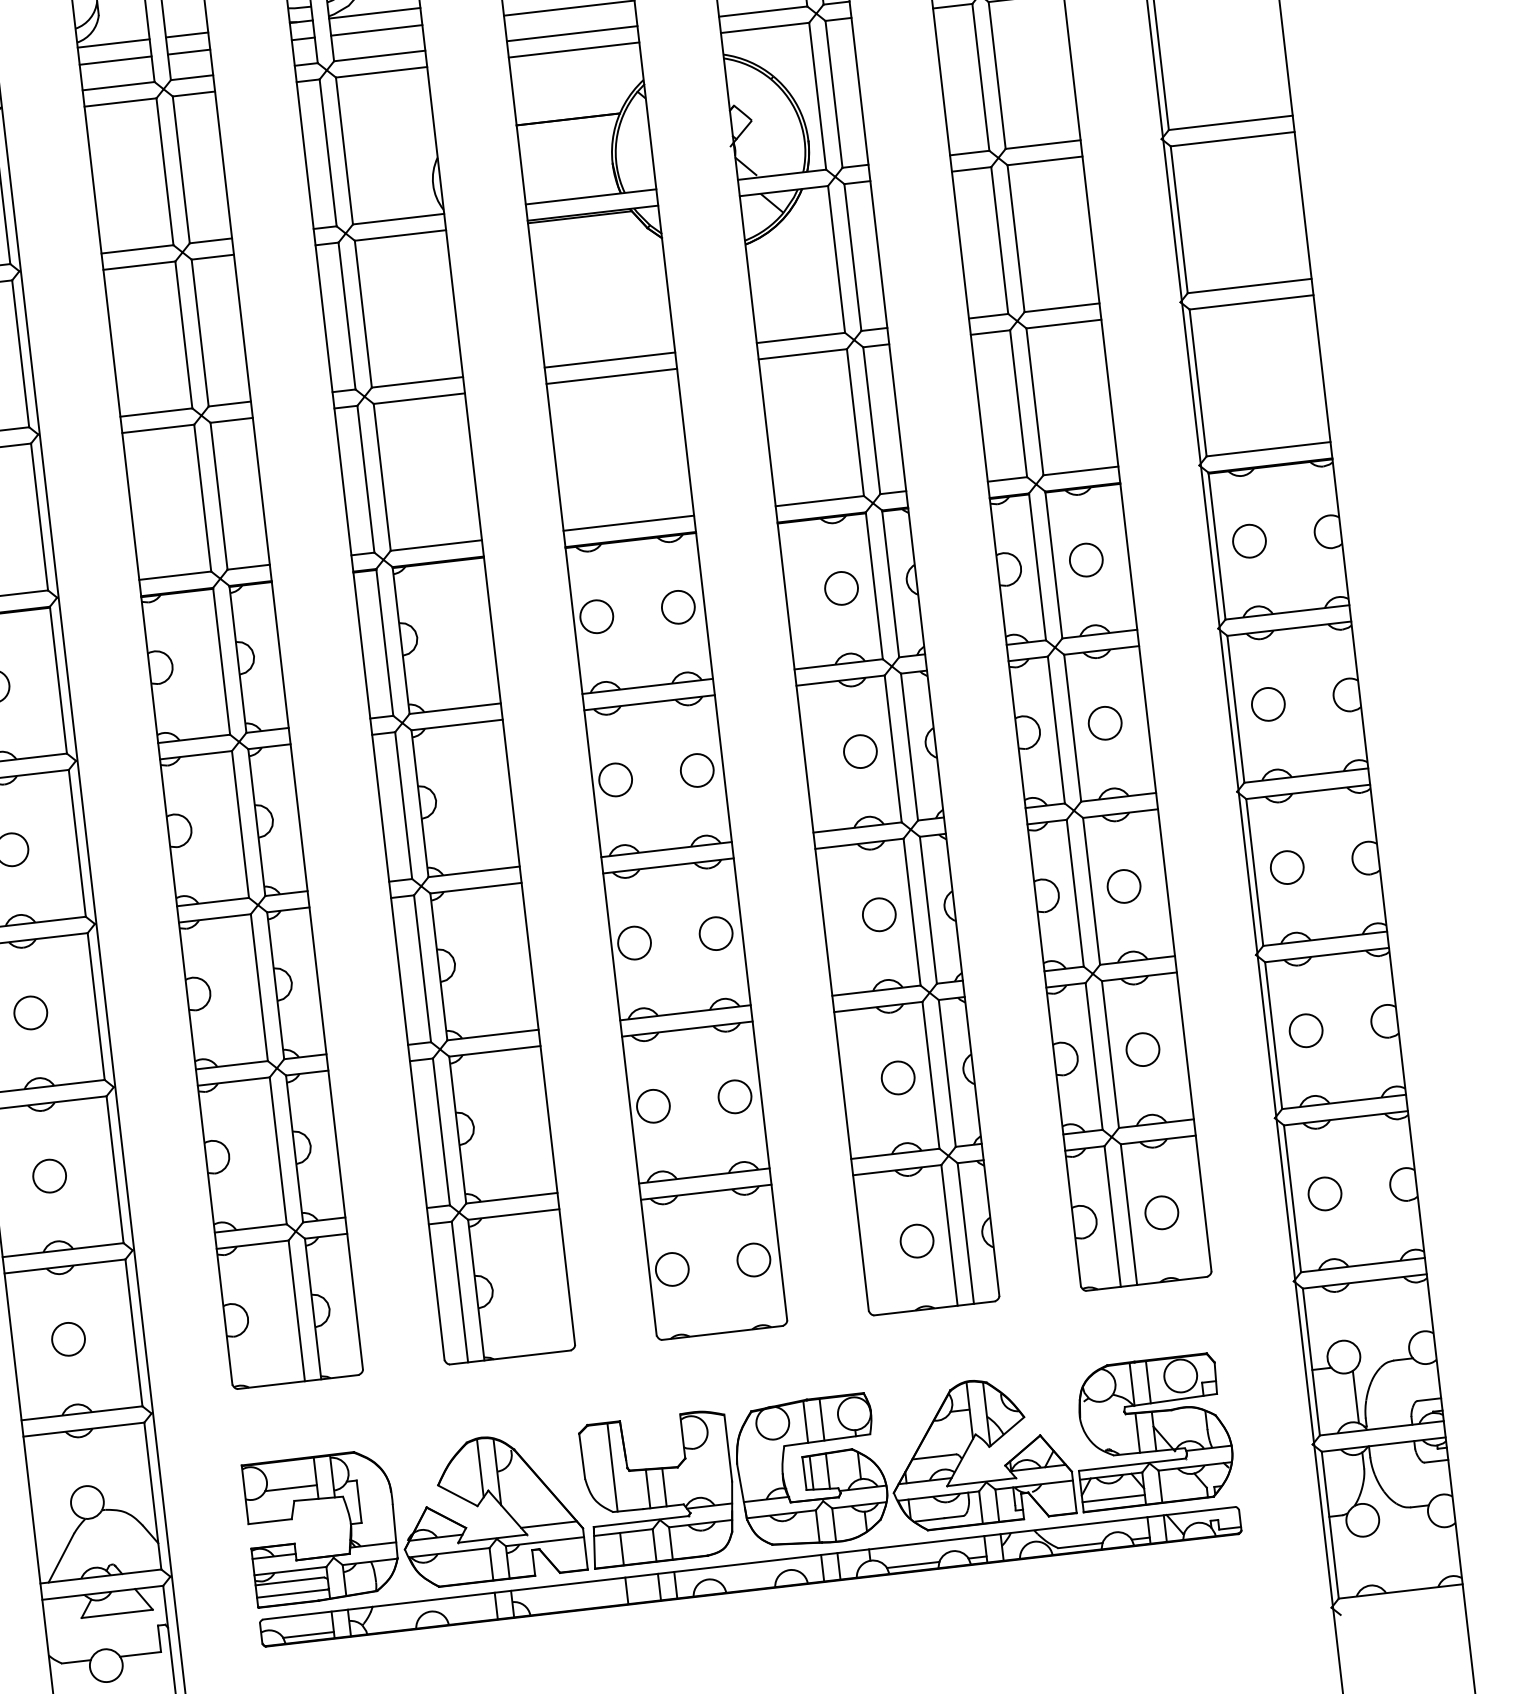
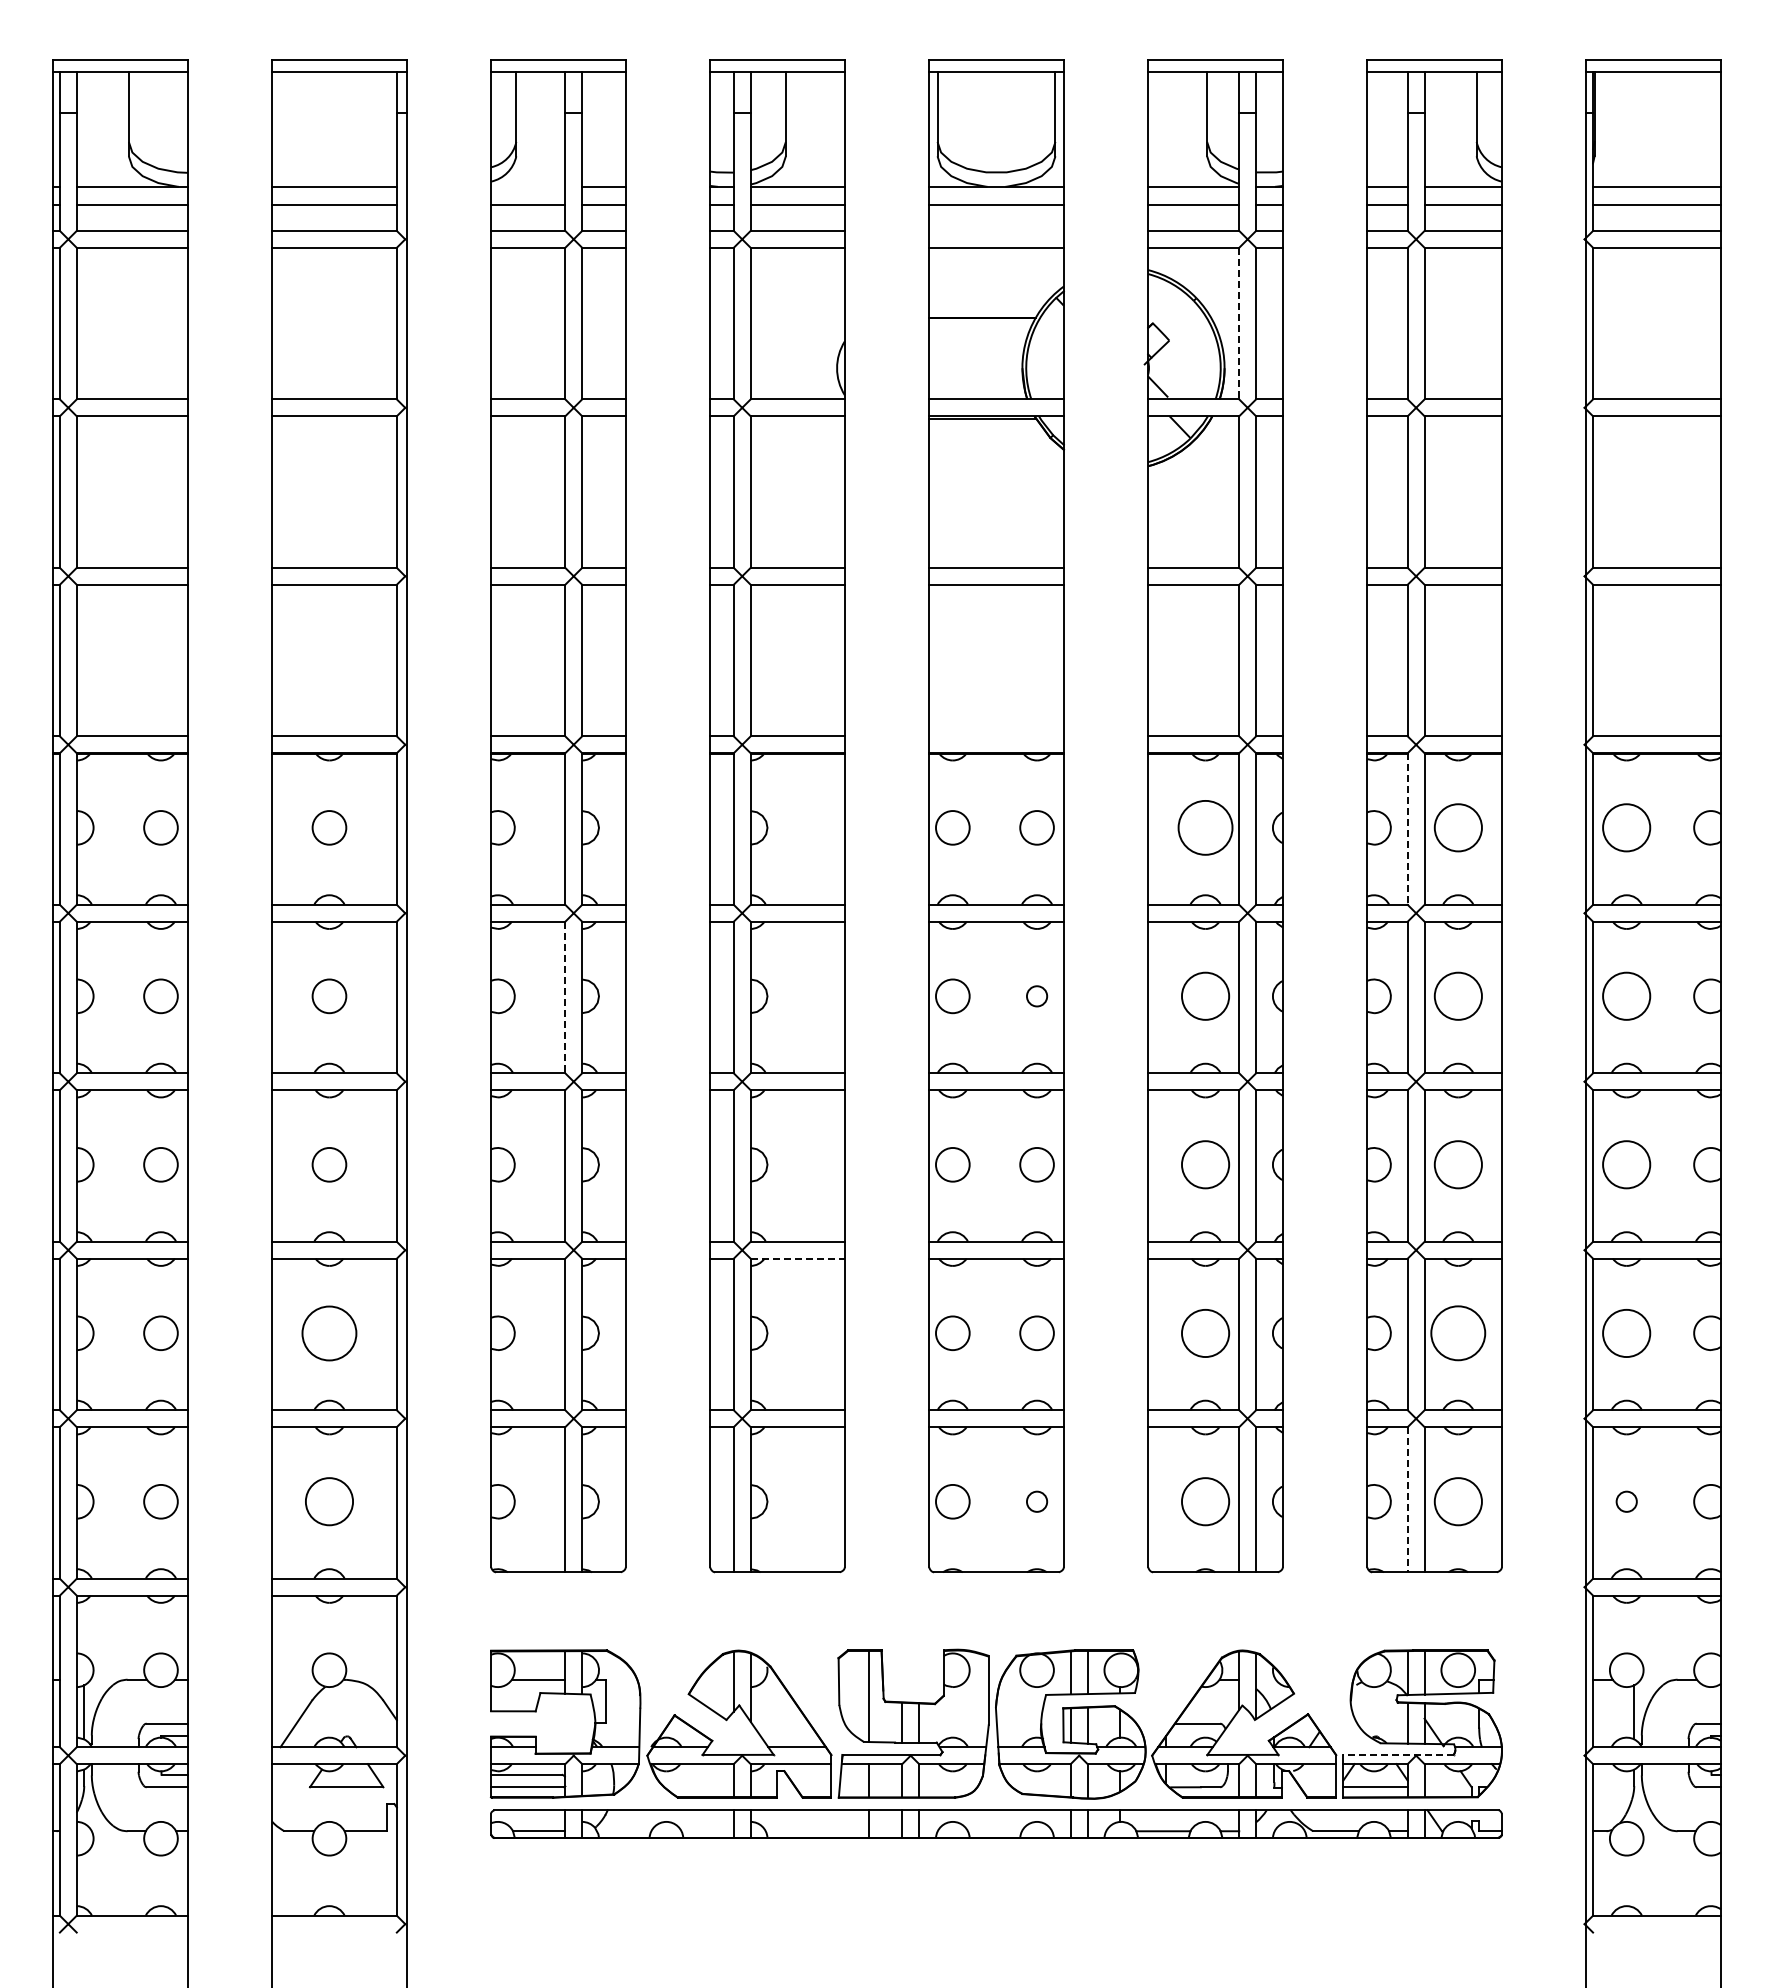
line: (572, 33) -> (996, 230), removed
line: (113, 43) -> (528, 186), removed
line: (817, 96) -> (1239, 323), solid -> dashed
line: (628, 523) -> (996, 736), removed
circle: (1249, 540) -> (1626, 827), size x1.4
circle: (1085, 559) -> (1457, 827), size x1.4
line: (1037, 567) -> (1407, 829), solid -> dashed
circle: (841, 588) -> (1205, 827), size x1.6
circle: (1268, 704) -> (1626, 996), size x1.4
circle: (1104, 723) -> (1457, 996), size x1.4
circle: (860, 751) -> (1205, 996), size x1.4
circle: (696, 770) -> (1036, 996), size x0.6
line: (240, 824) -> (565, 997), solid -> dashed
circle: (1286, 867) -> (1626, 1164), size x1.4
circle: (1123, 886) -> (1457, 1164), size x1.4
circle: (879, 914) -> (1205, 1164), size x1.4
circle: (1305, 1030) -> (1626, 1332), size x1.4
circle: (1143, 1049) -> (1458, 1333), size x1.6
line: (495, 1051) -> (798, 1258), solid -> dashed
circle: (898, 1077) -> (1205, 1332), size x1.4
circle: (49, 1175) -> (329, 1332), size x1.6
circle: (1324, 1193) -> (1626, 1501), size x0.6
circle: (1161, 1212) -> (1457, 1501), size x1.4
line: (1112, 1216) -> (1407, 1499), solid -> dashed
circle: (917, 1240) -> (1205, 1501), size x1.4
circle: (753, 1259) -> (1036, 1501), size x0.6
circle: (68, 1339) -> (329, 1501), size x1.4
line: (1132, 1464) -> (1398, 1754), solid -> dashed

